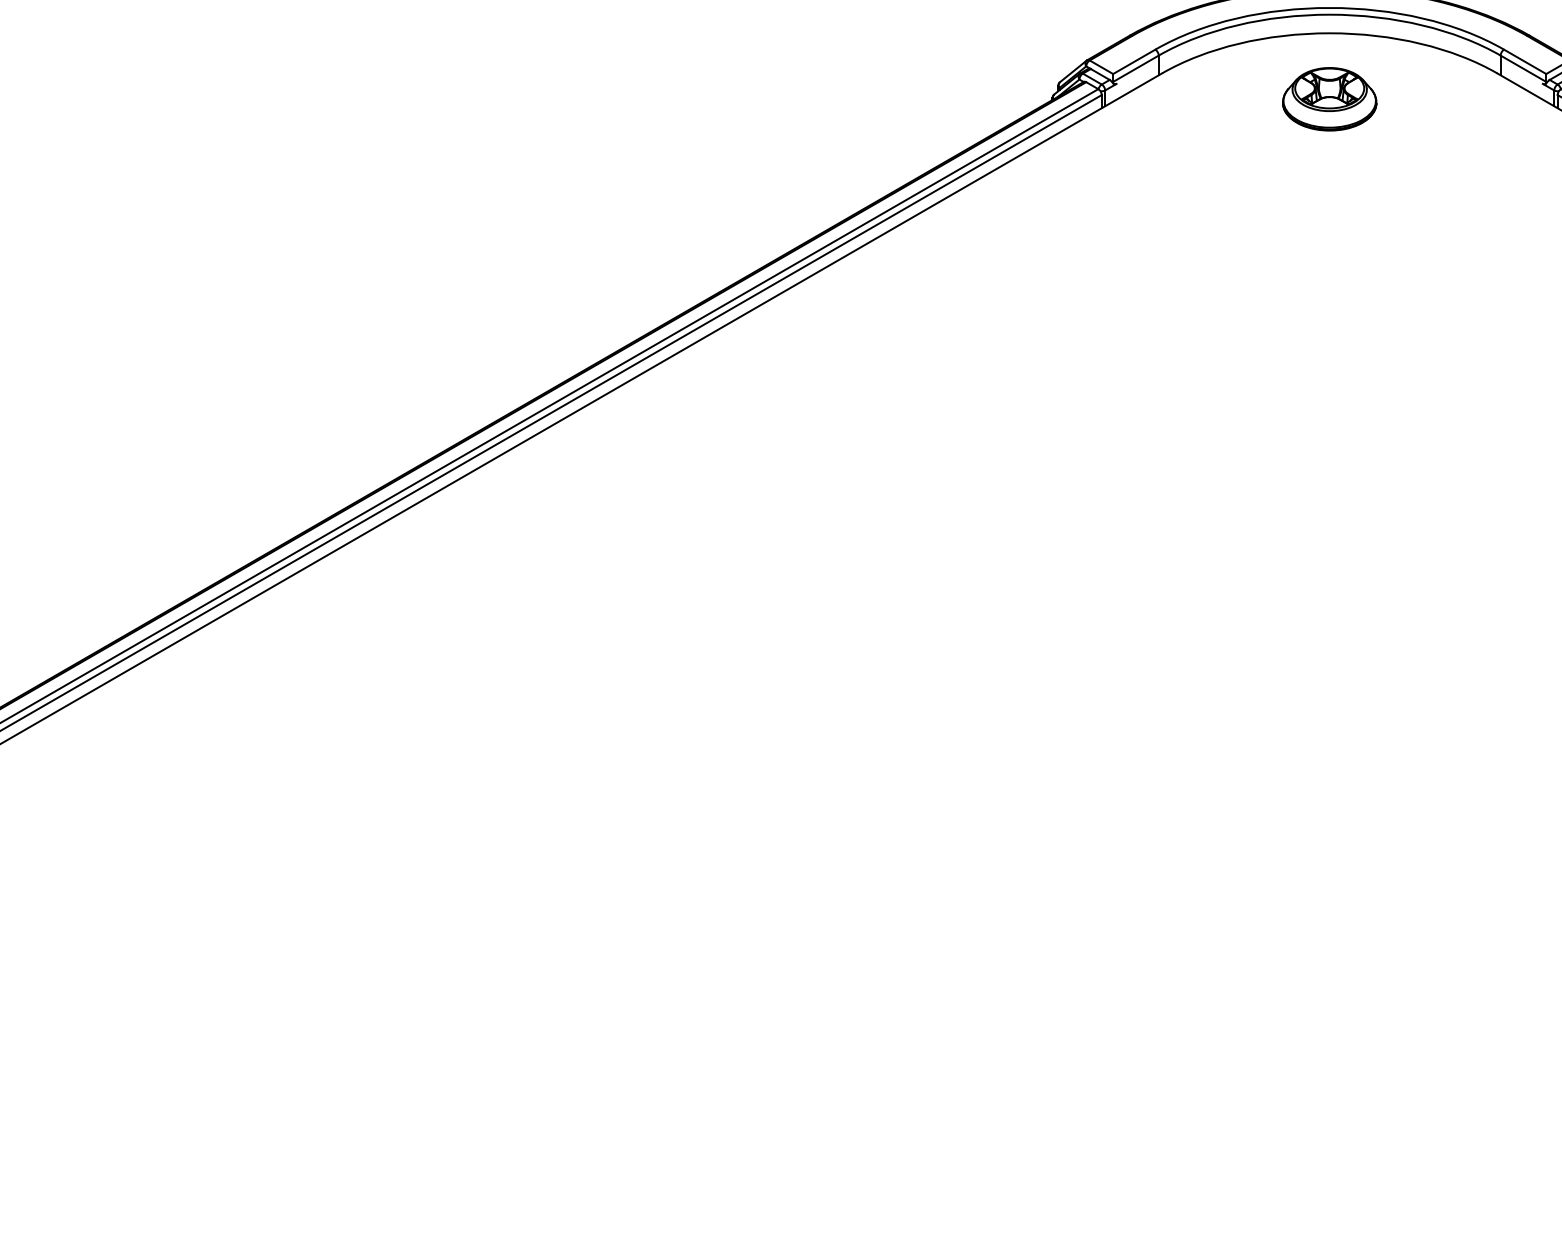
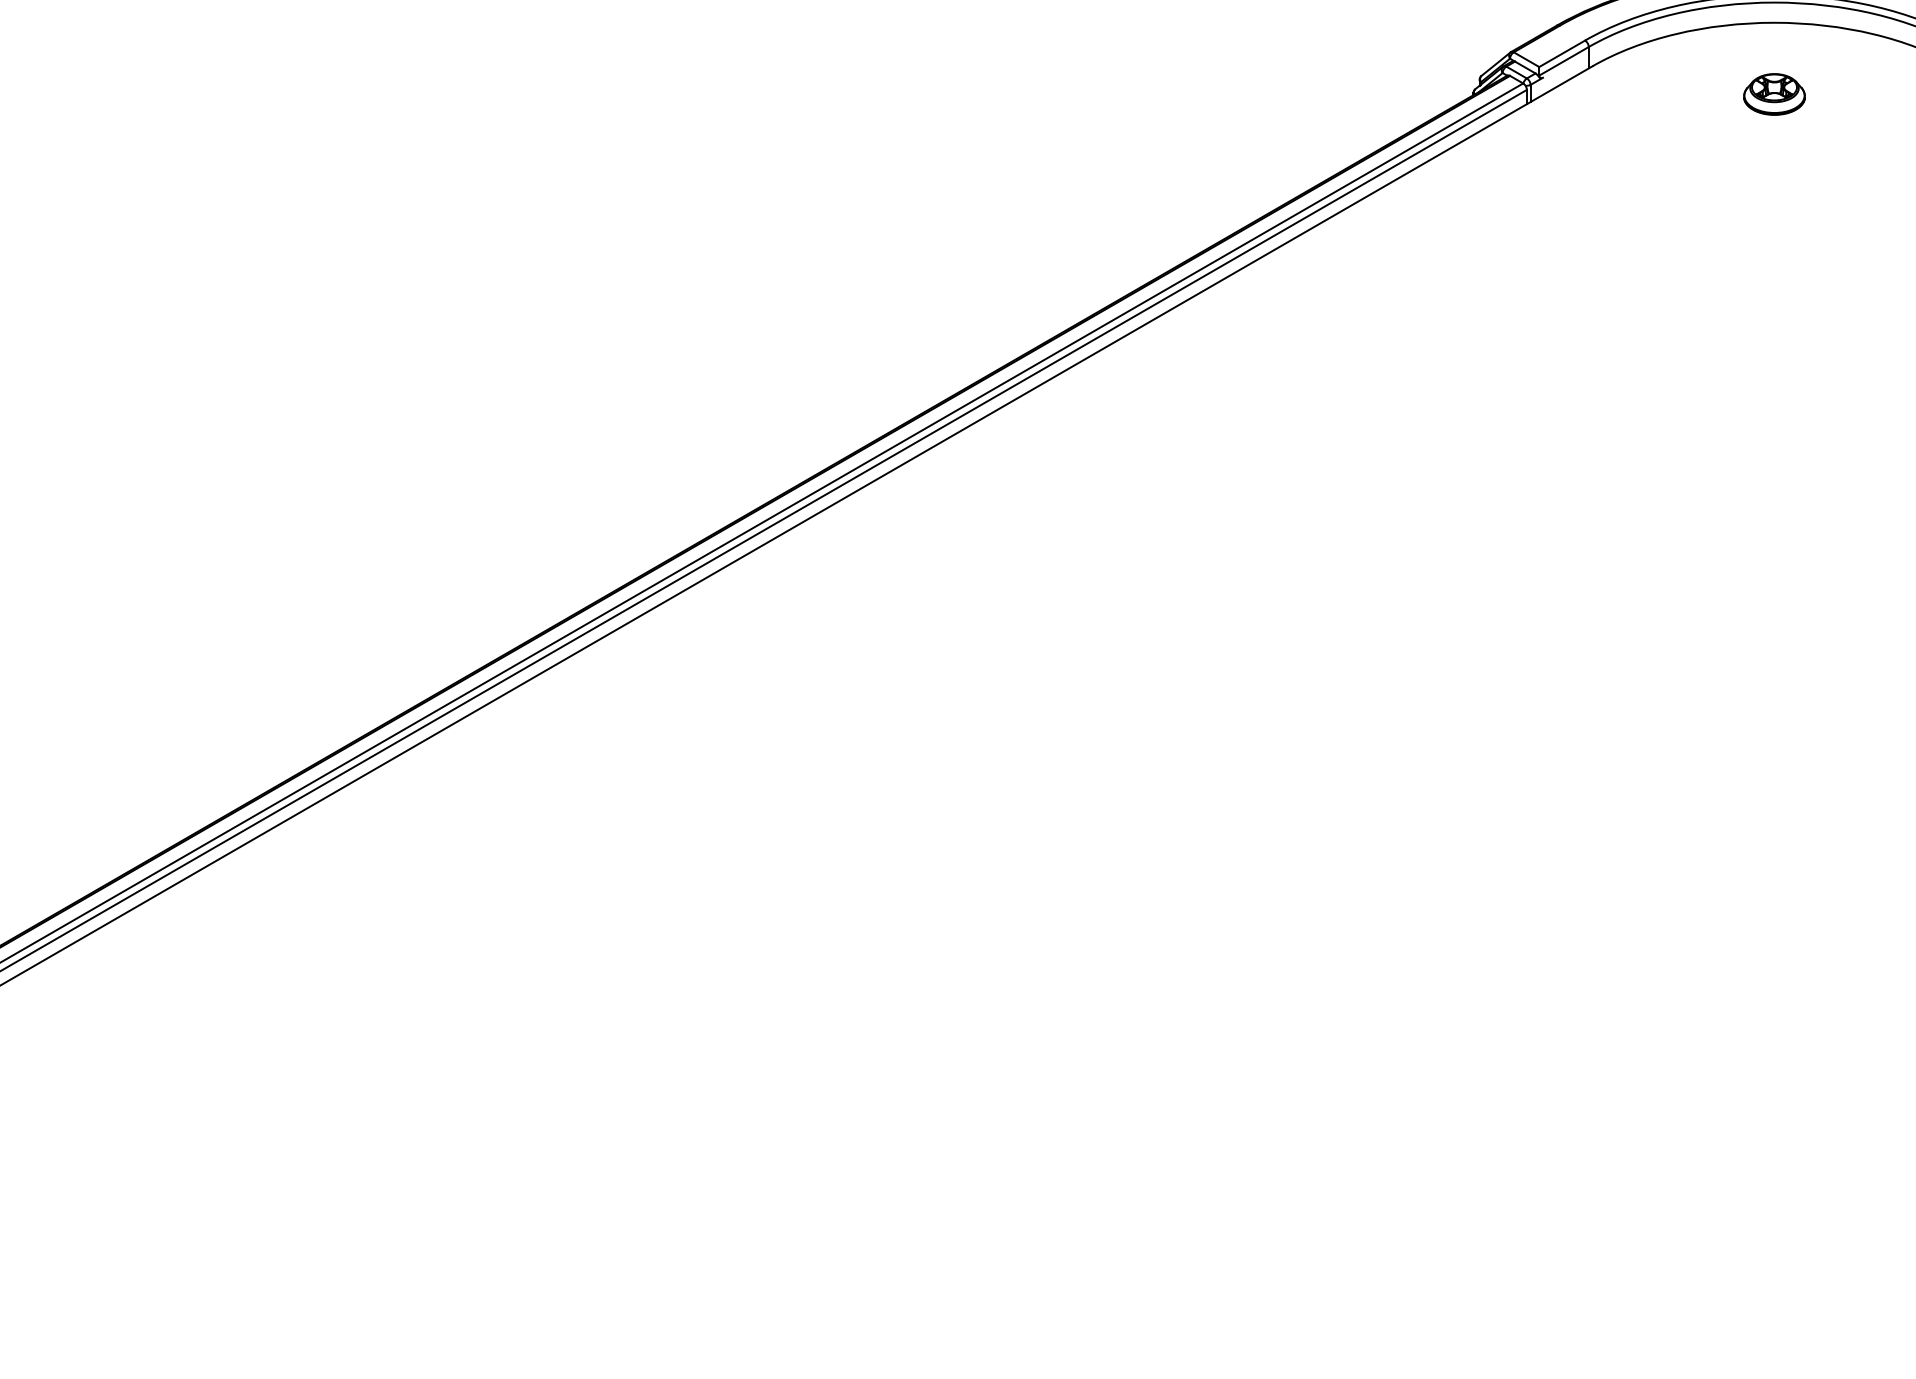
part: (1329, 99) -> (1774, 94), size x0.6

